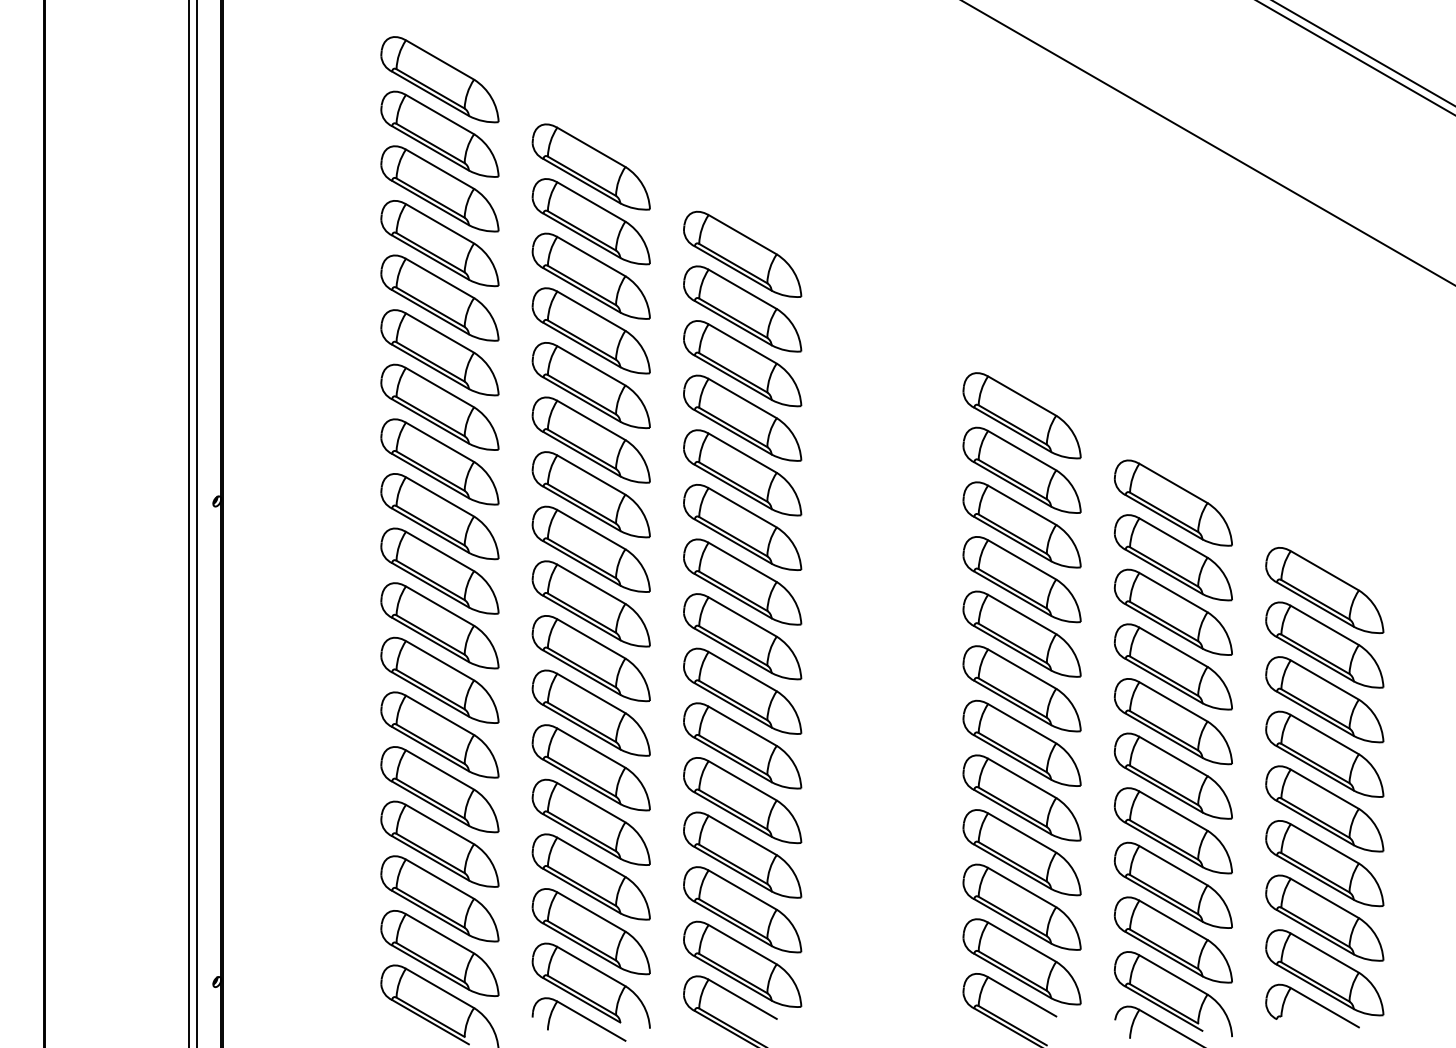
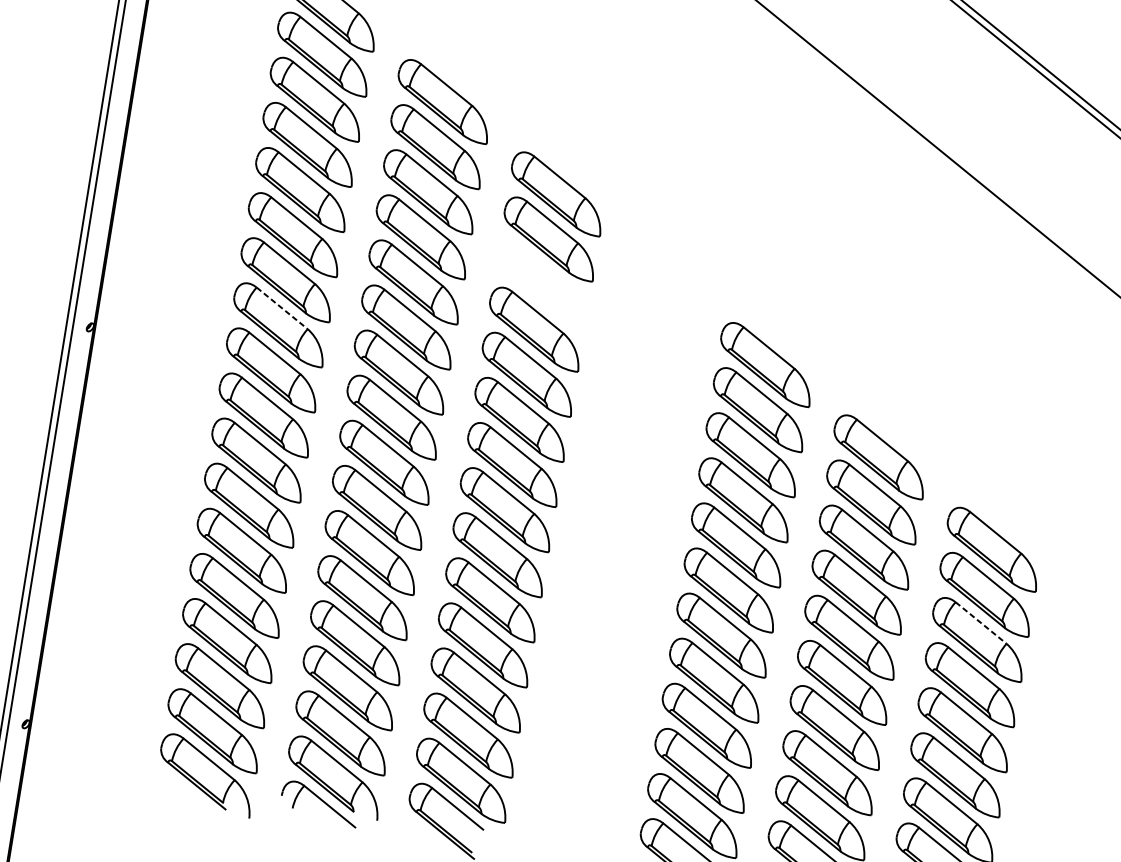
part: (742, 363) -> (542, 283), removed
line: (440, 442) -> (282, 308), solid -> dashed
line: (1325, 680) -> (981, 623), solid -> dashed

